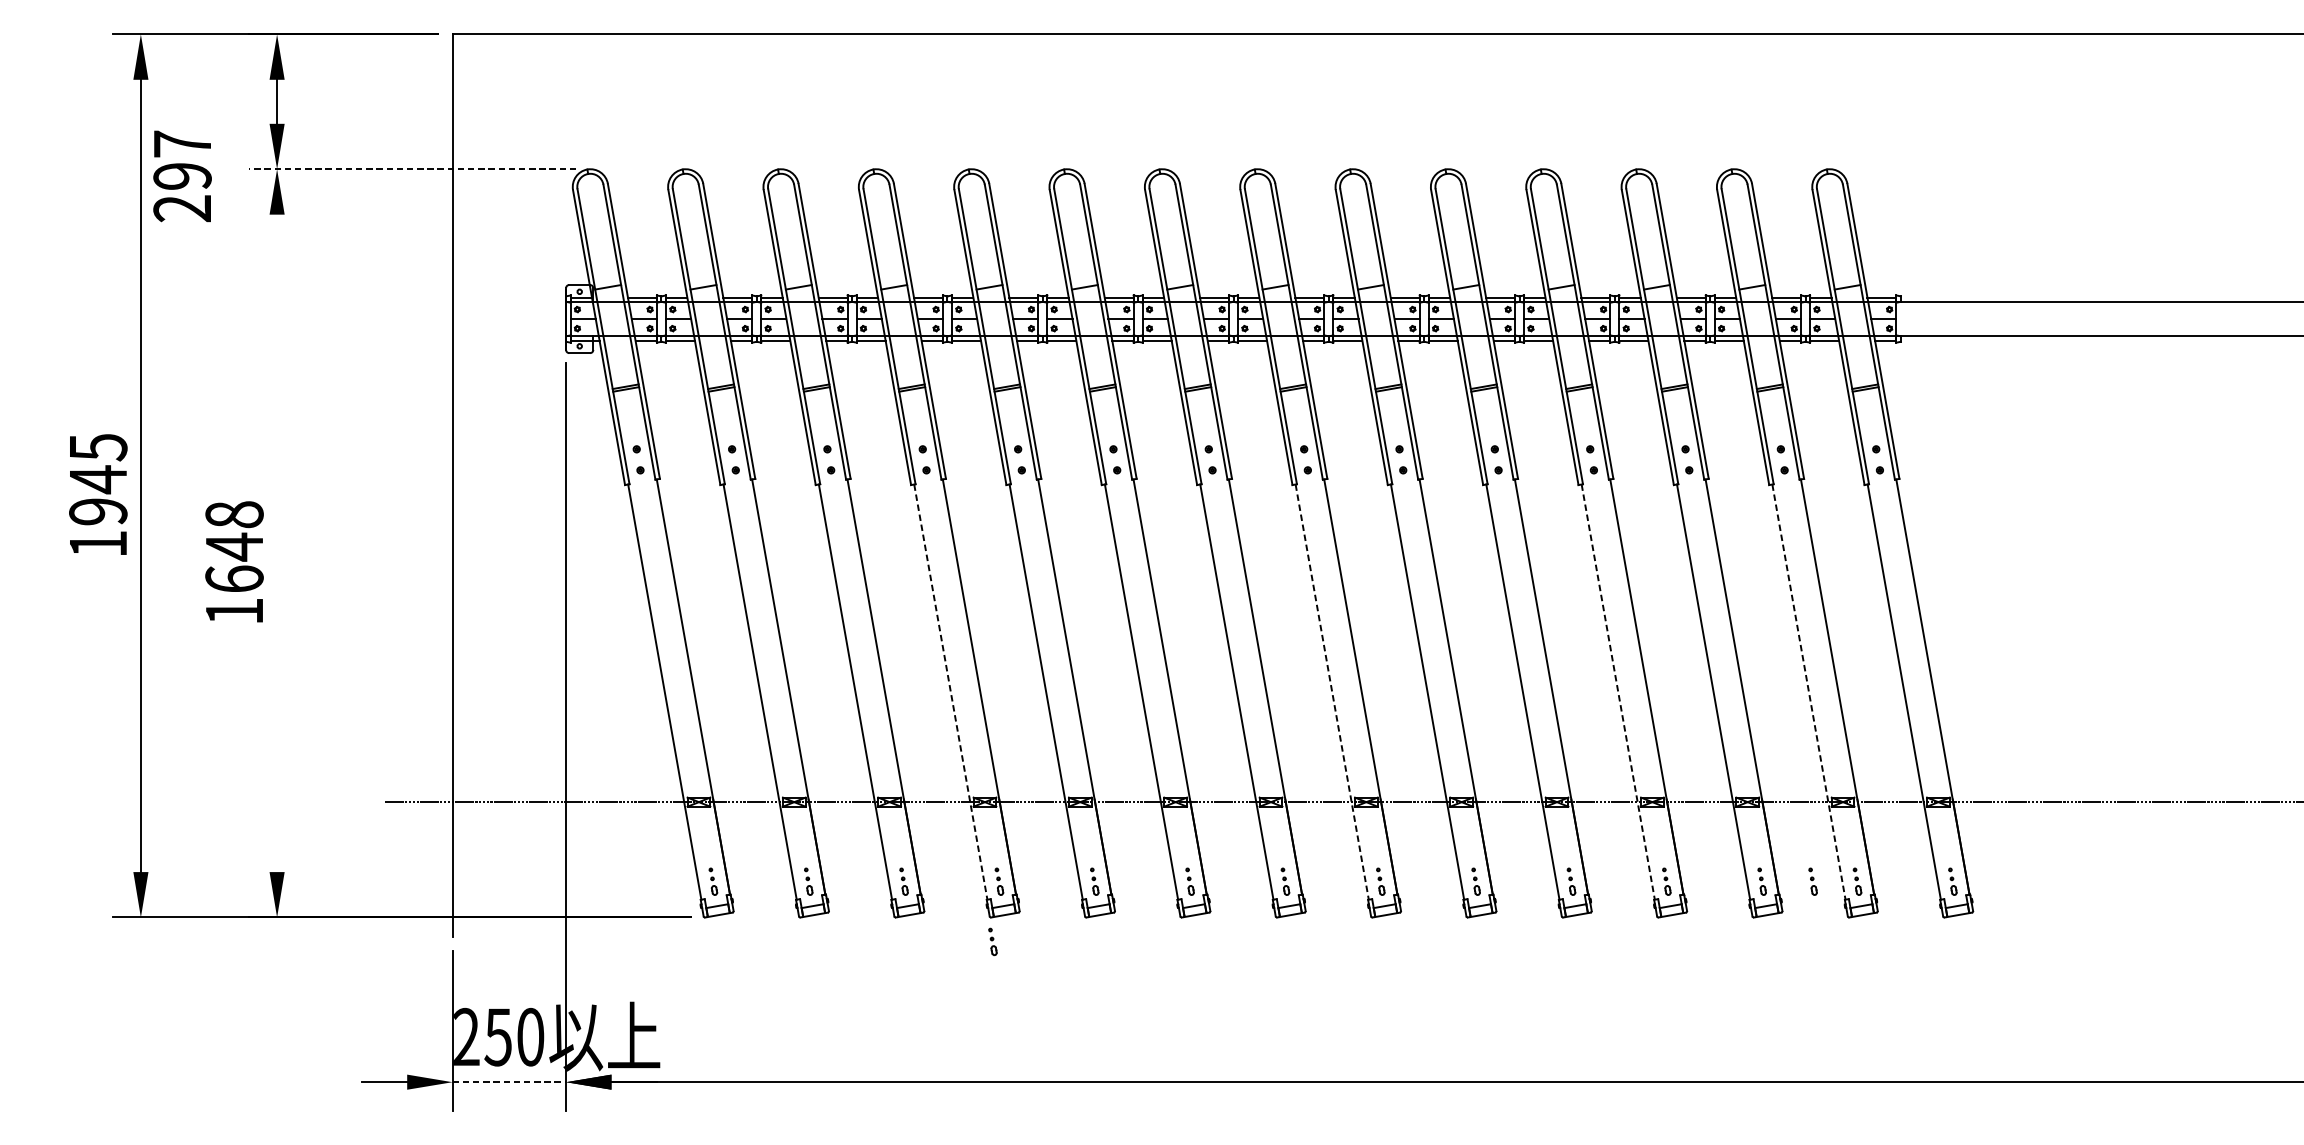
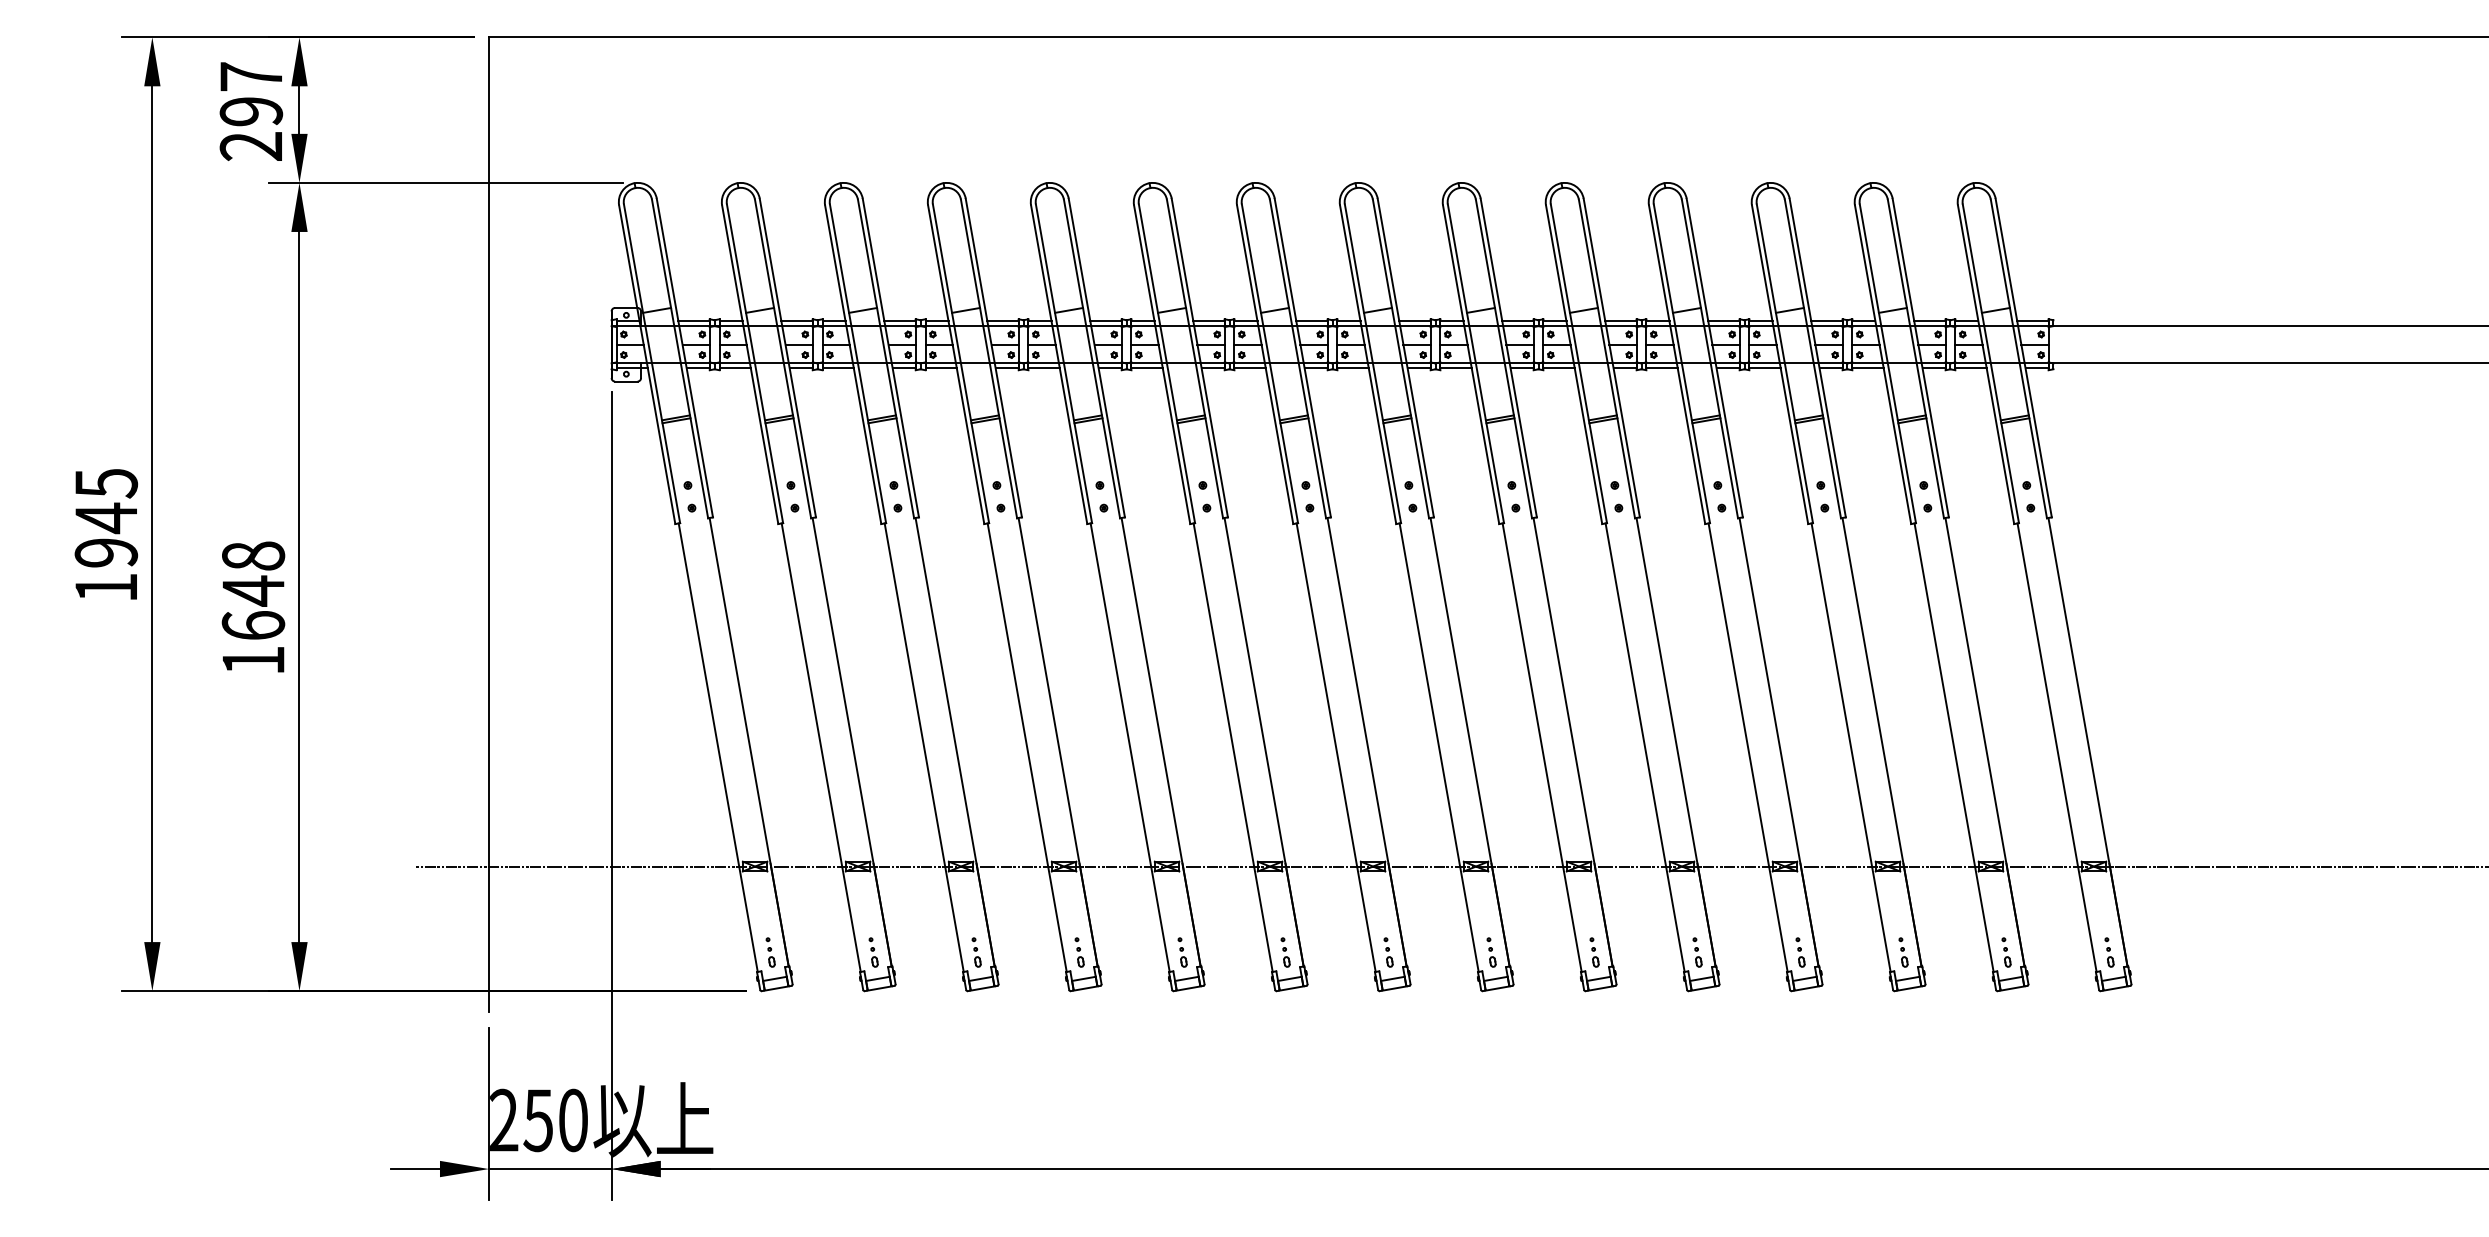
line: (412, 168) -> (445, 182), dashed -> solid
text: (182, 176) -> (251, 111), moved
line: (277, 542) -> (299, 586), added
line: (951, 691) -> (1027, 747), dashed -> solid
line: (1332, 691) -> (1439, 747), dashed -> solid
line: (1618, 691) -> (1748, 747), dashed -> solid
line: (1809, 691) -> (1954, 747), dashed -> solid
part: (1813, 881) -> (1958, 952), removed
part: (992, 941) -> (1072, 1017), removed
line: (509, 1082) -> (550, 1169), dashed -> solid

